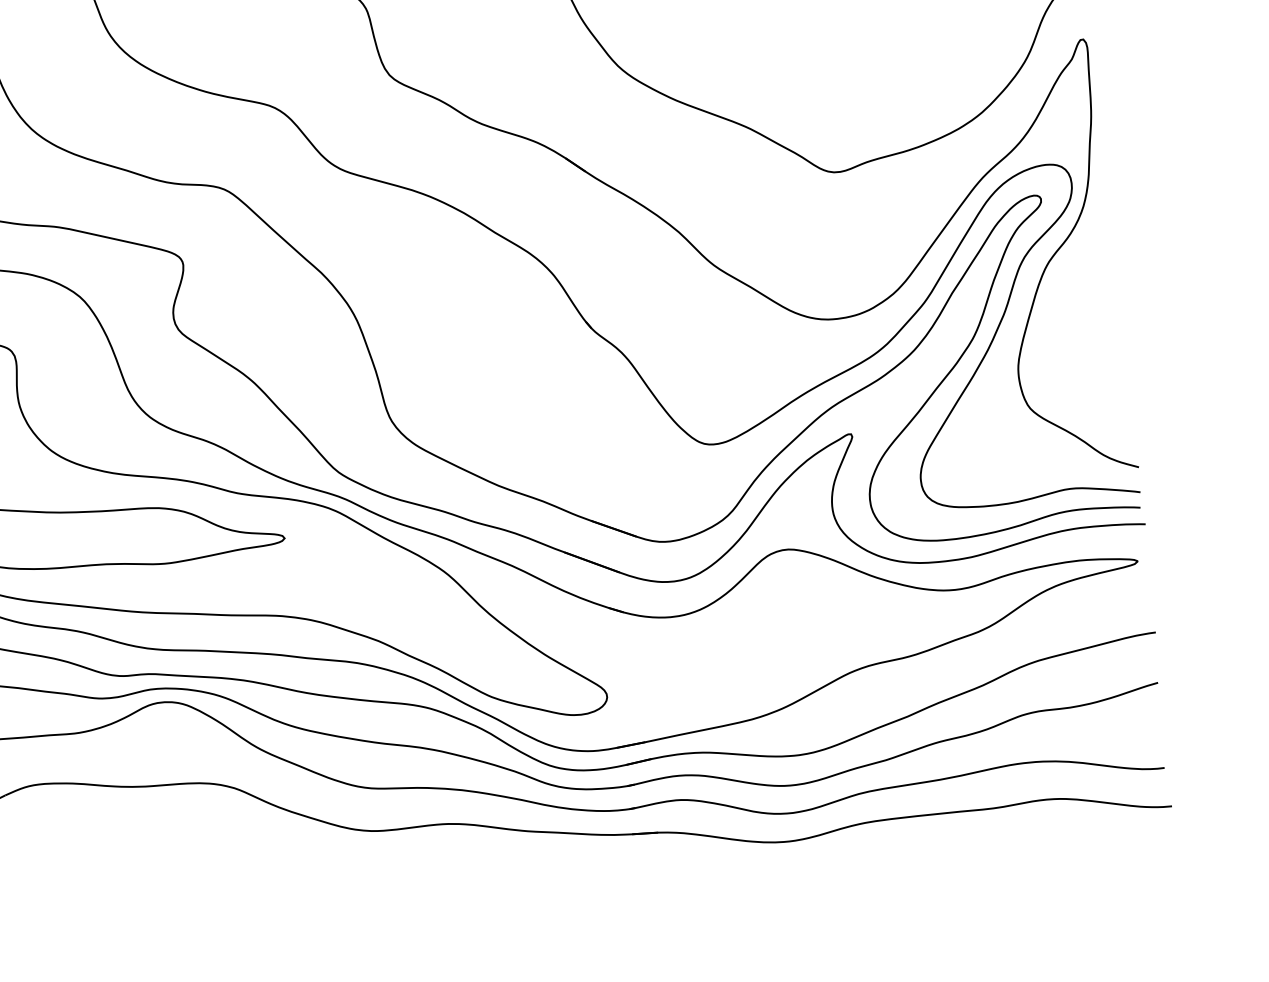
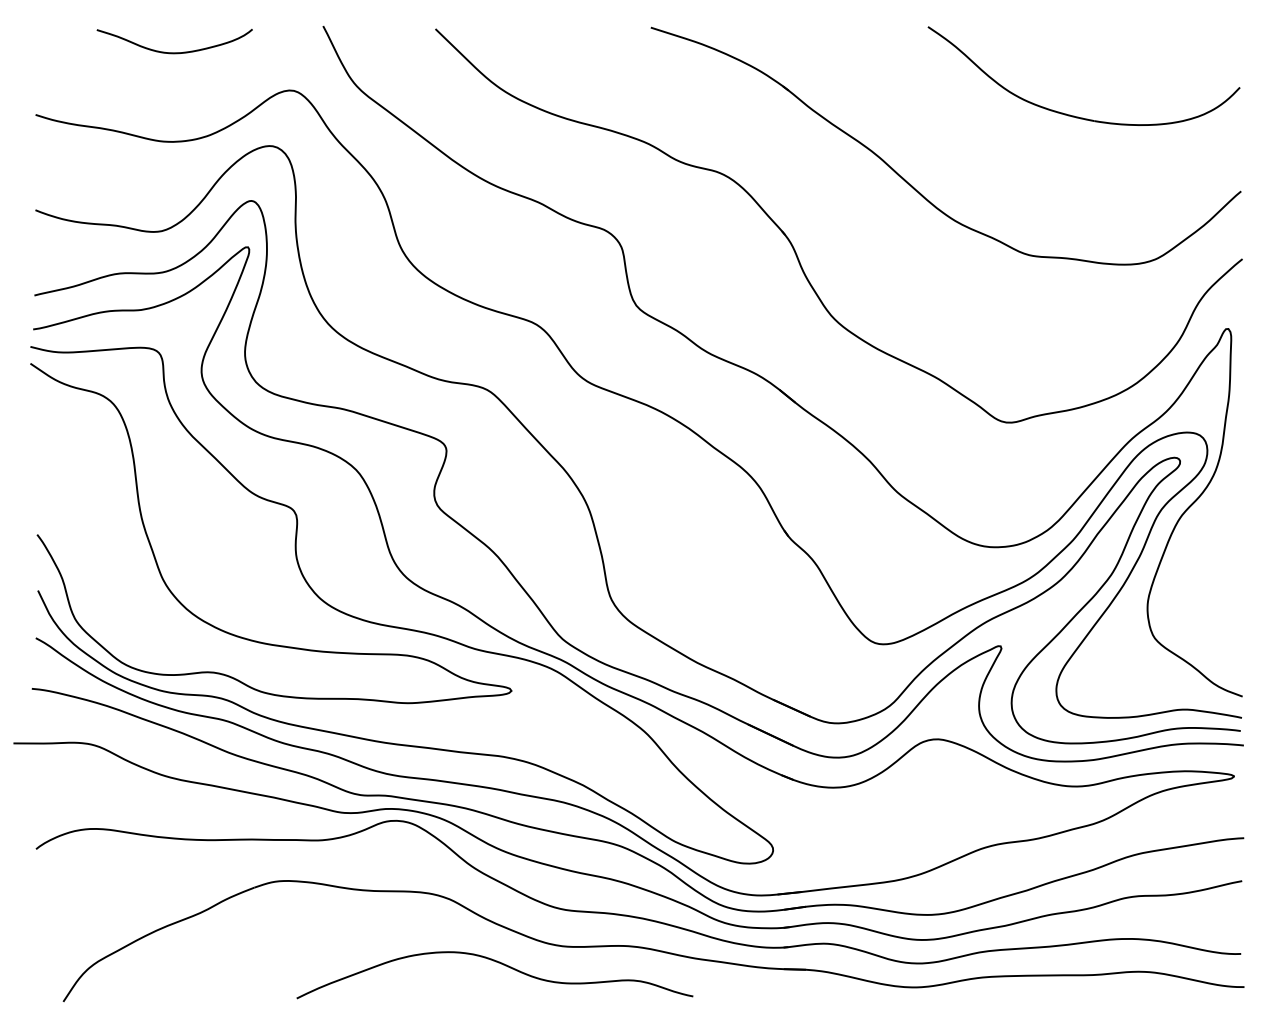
curve: (298, 858) -> (498, 963), added

